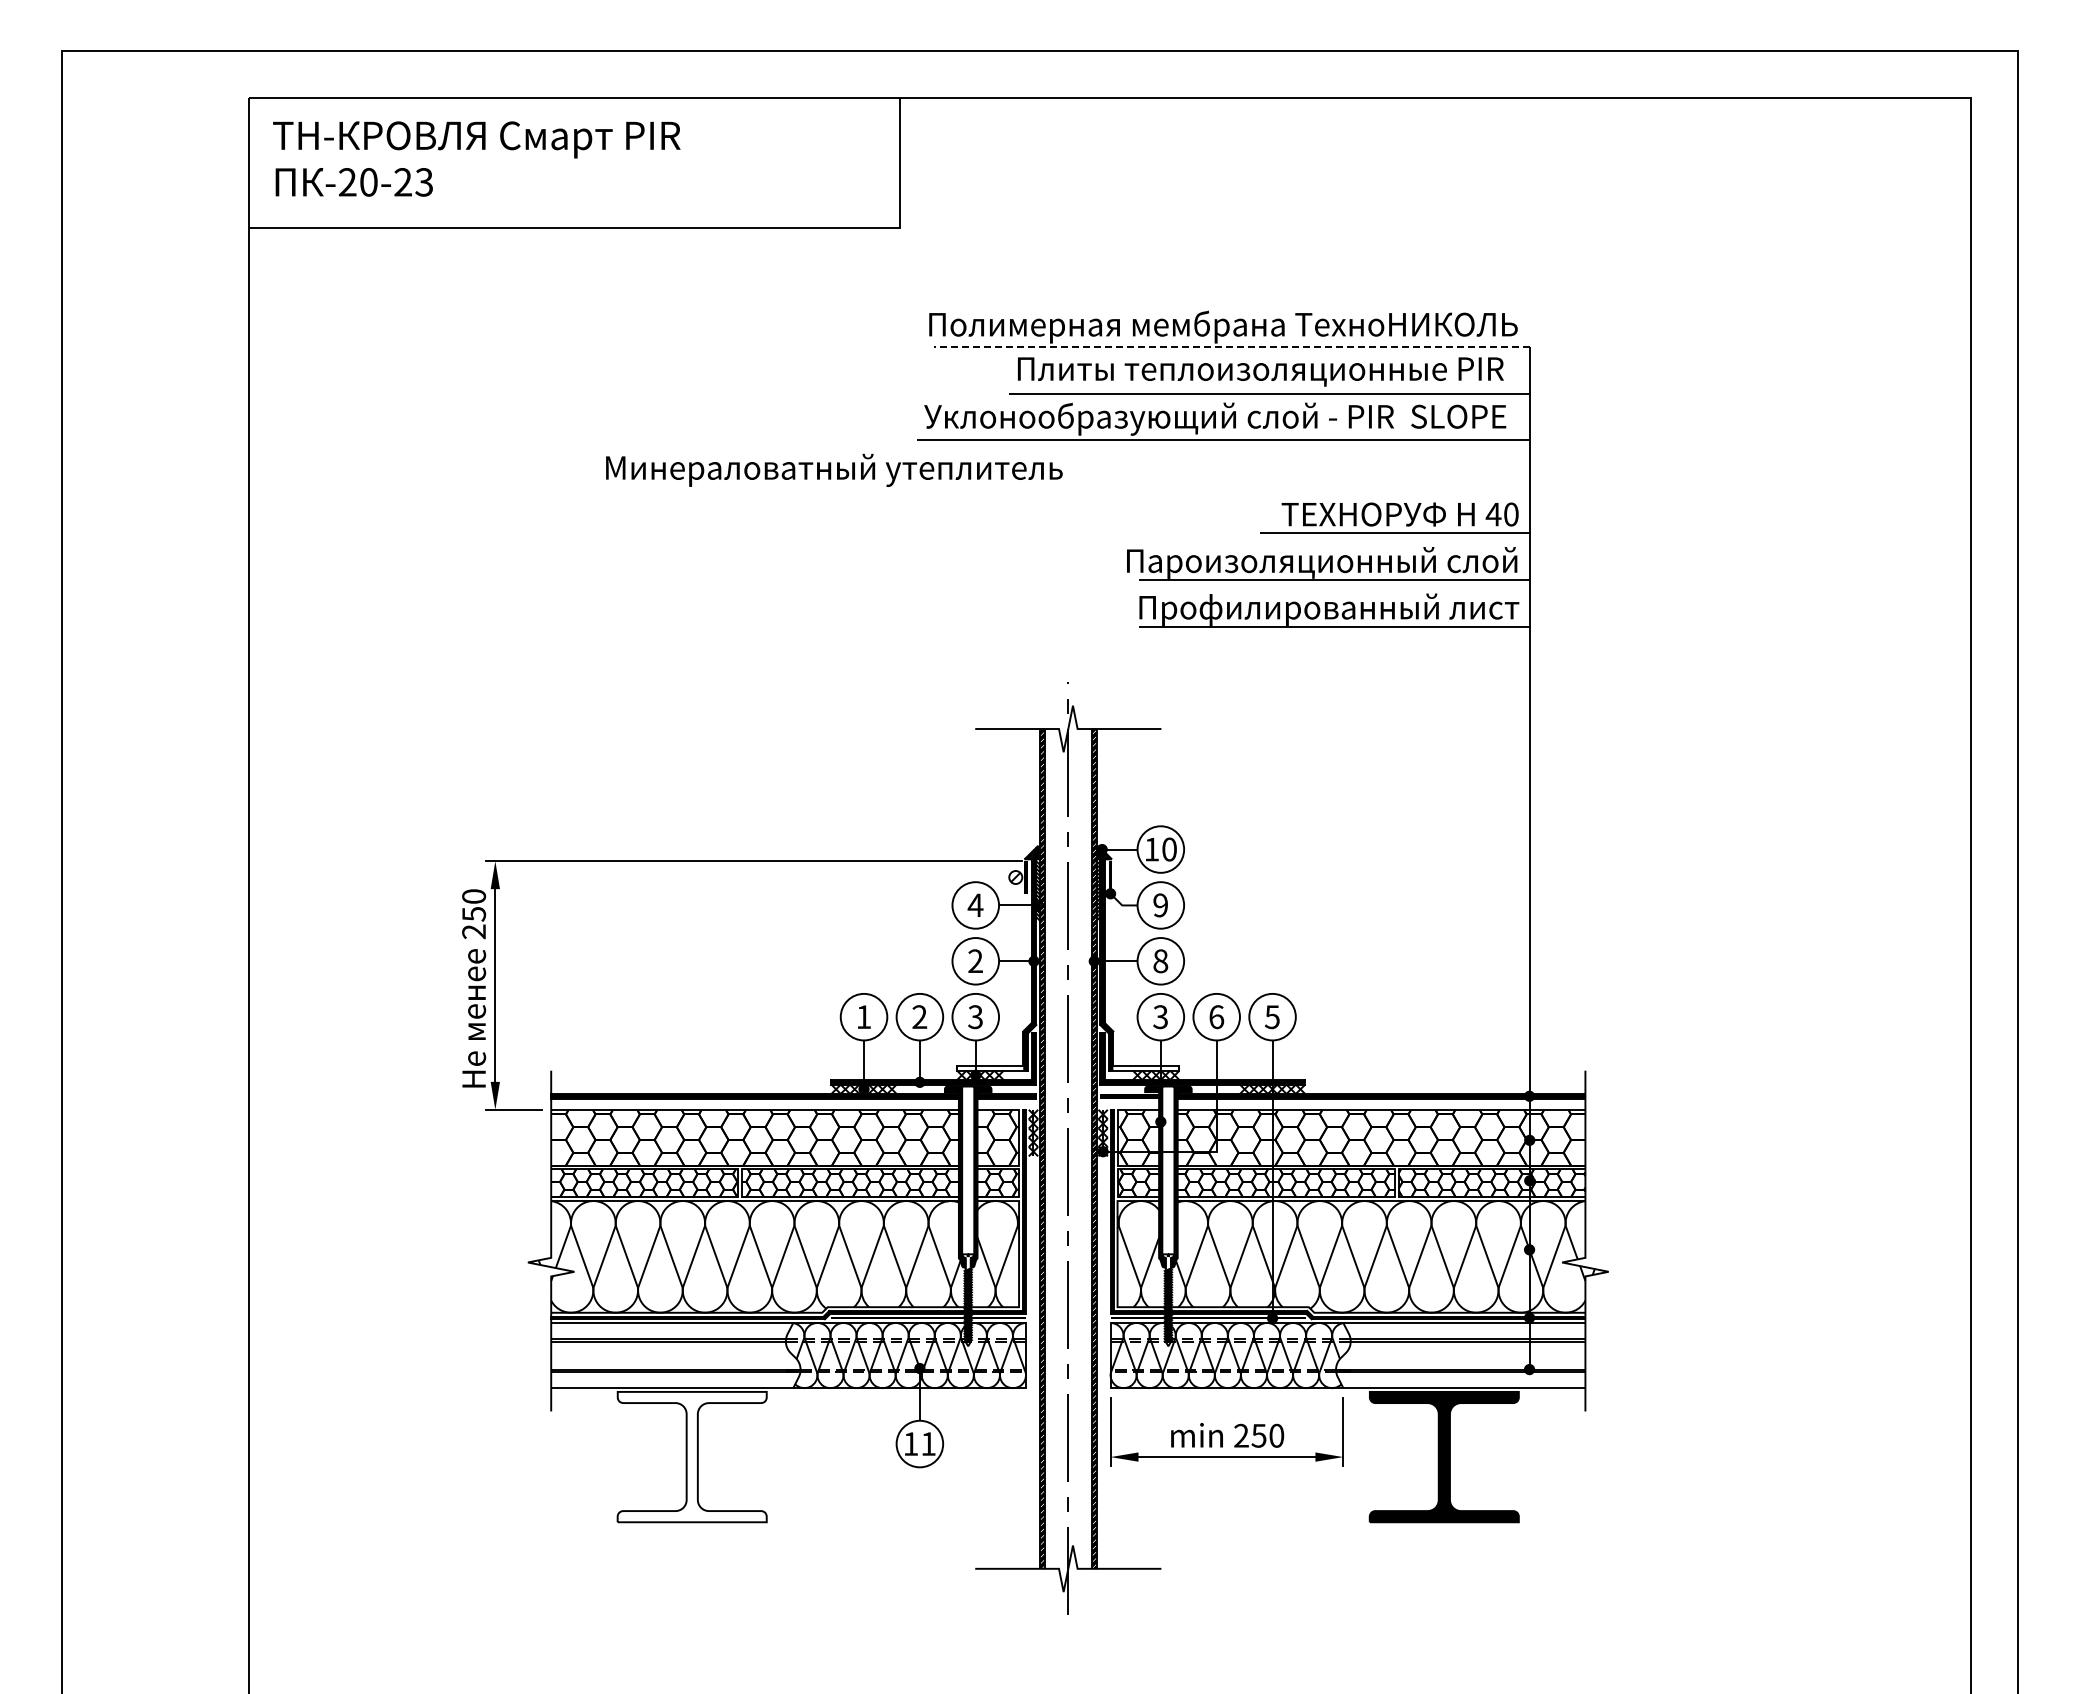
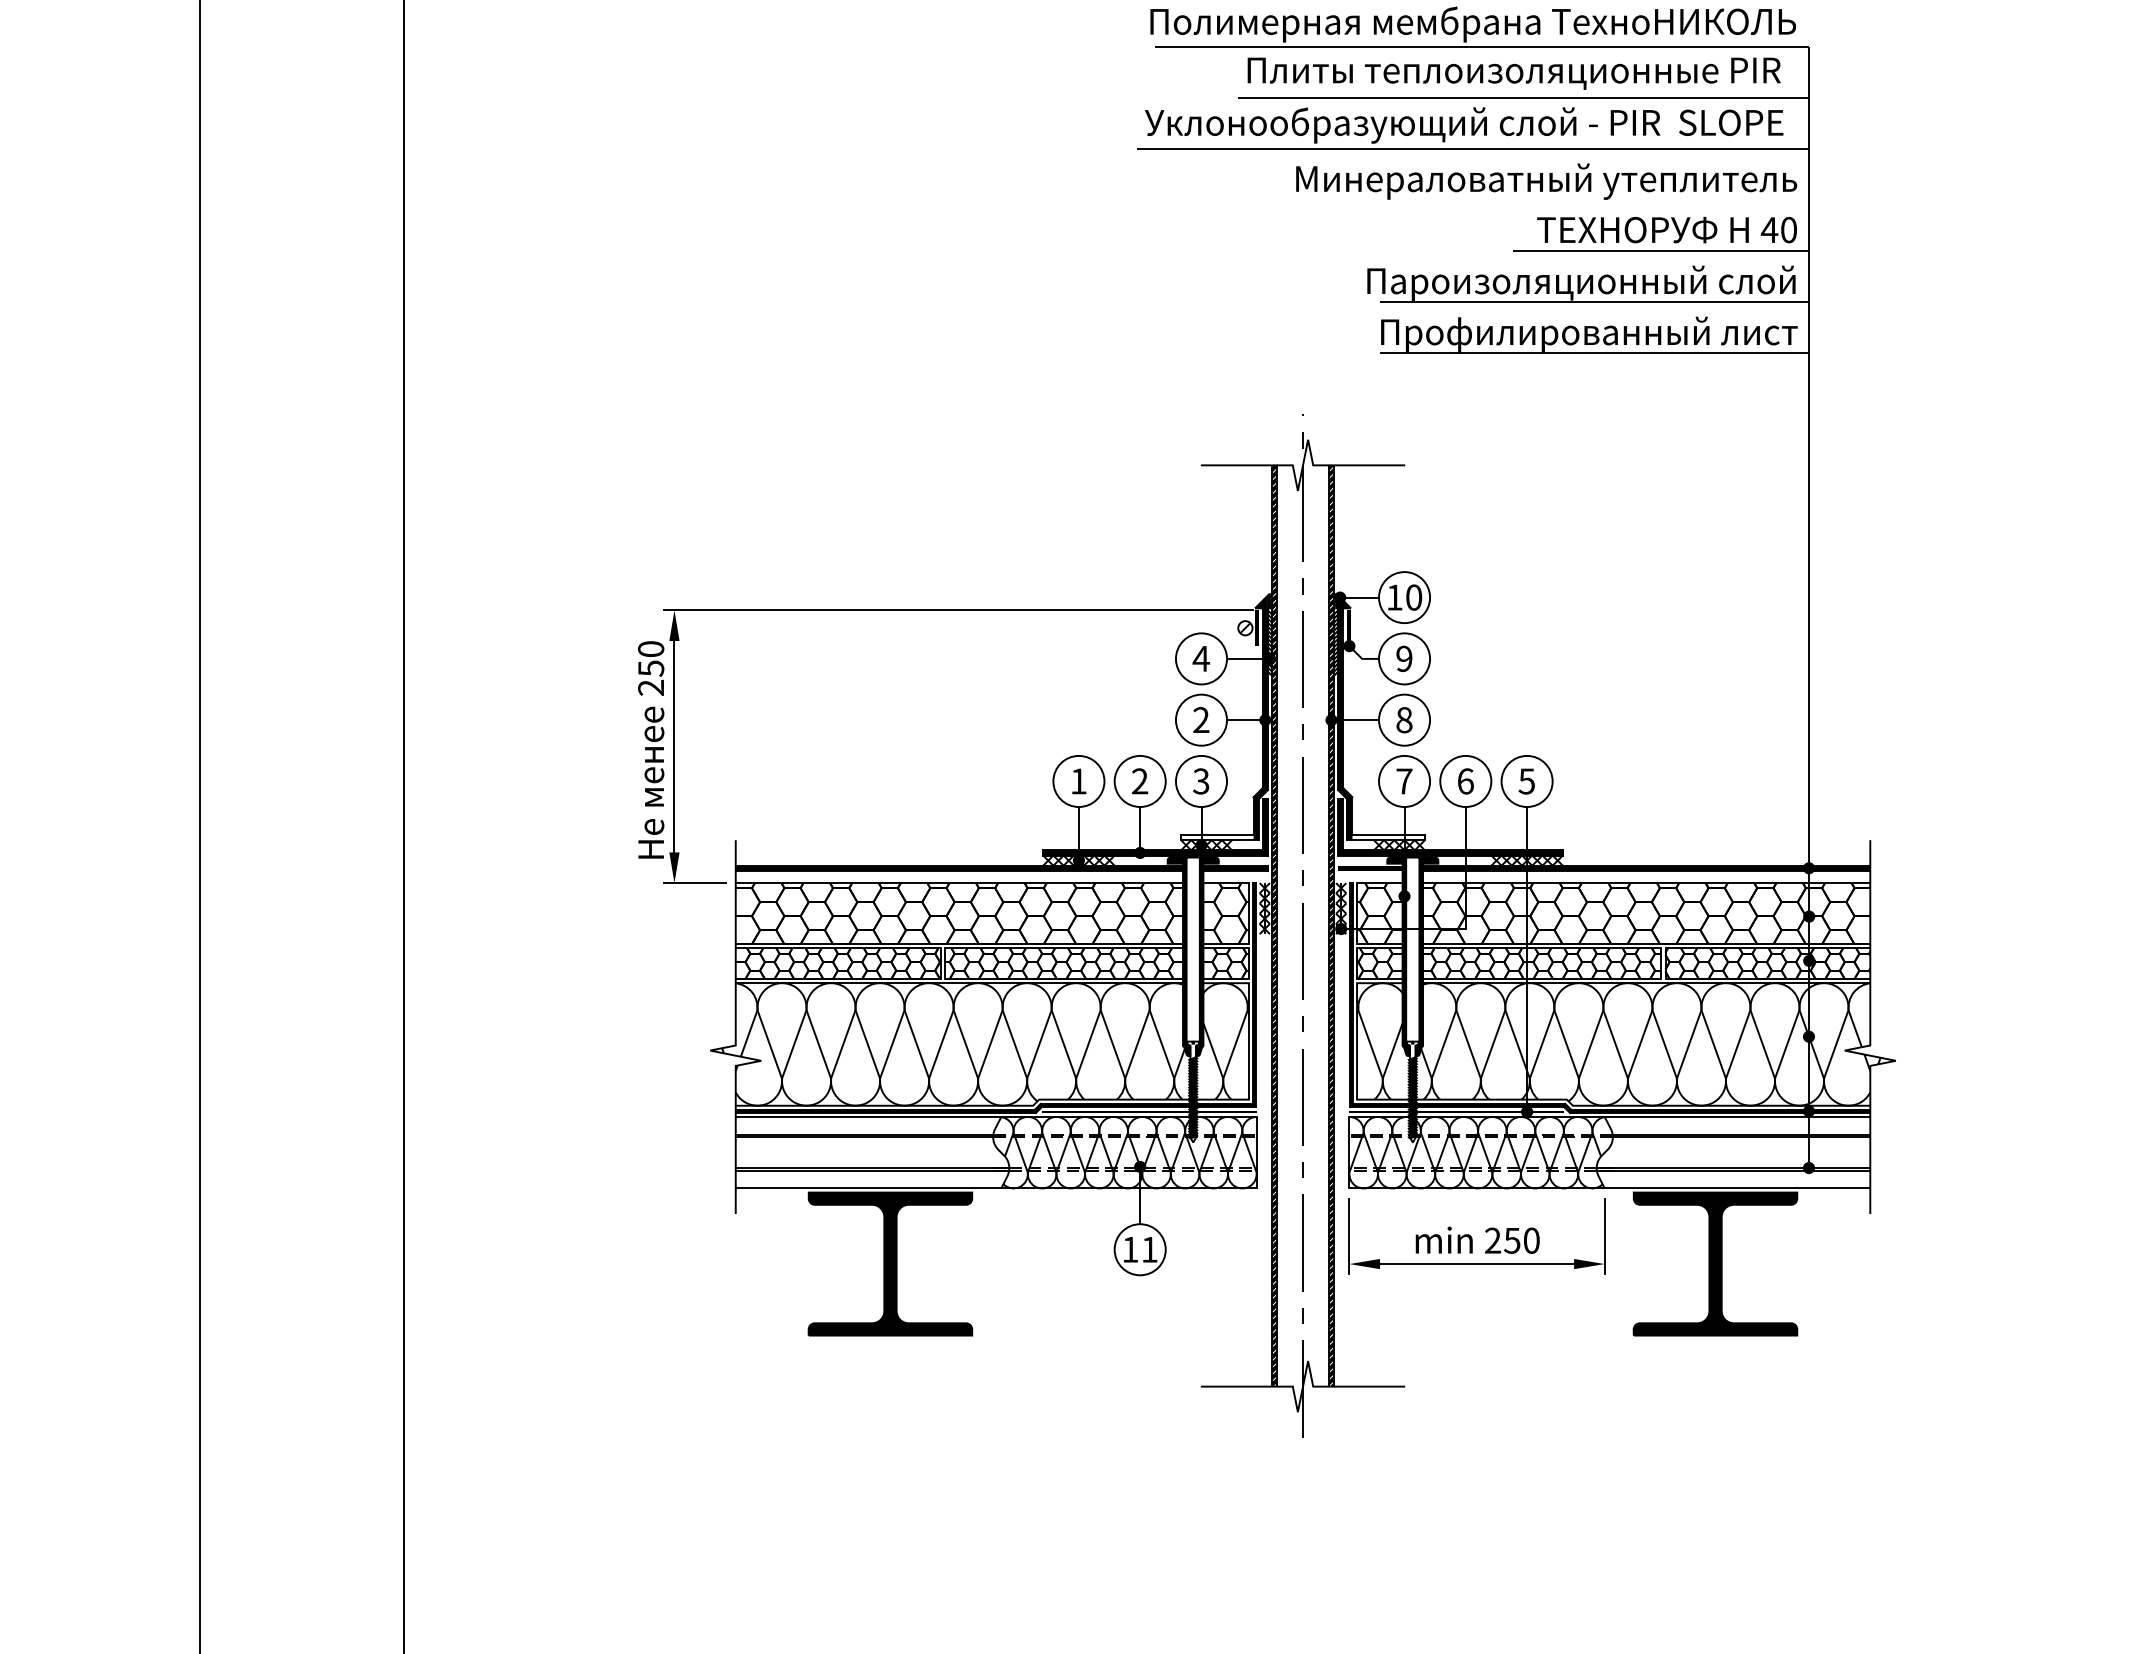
line: (1231, 347) -> (1482, 46), dashed -> solid
text: (834, 469) -> (1546, 180), moved
text: (1160, 1017) -> (1404, 781), 3 -> 7
fill: (691, 1456) -> (889, 1263), added

